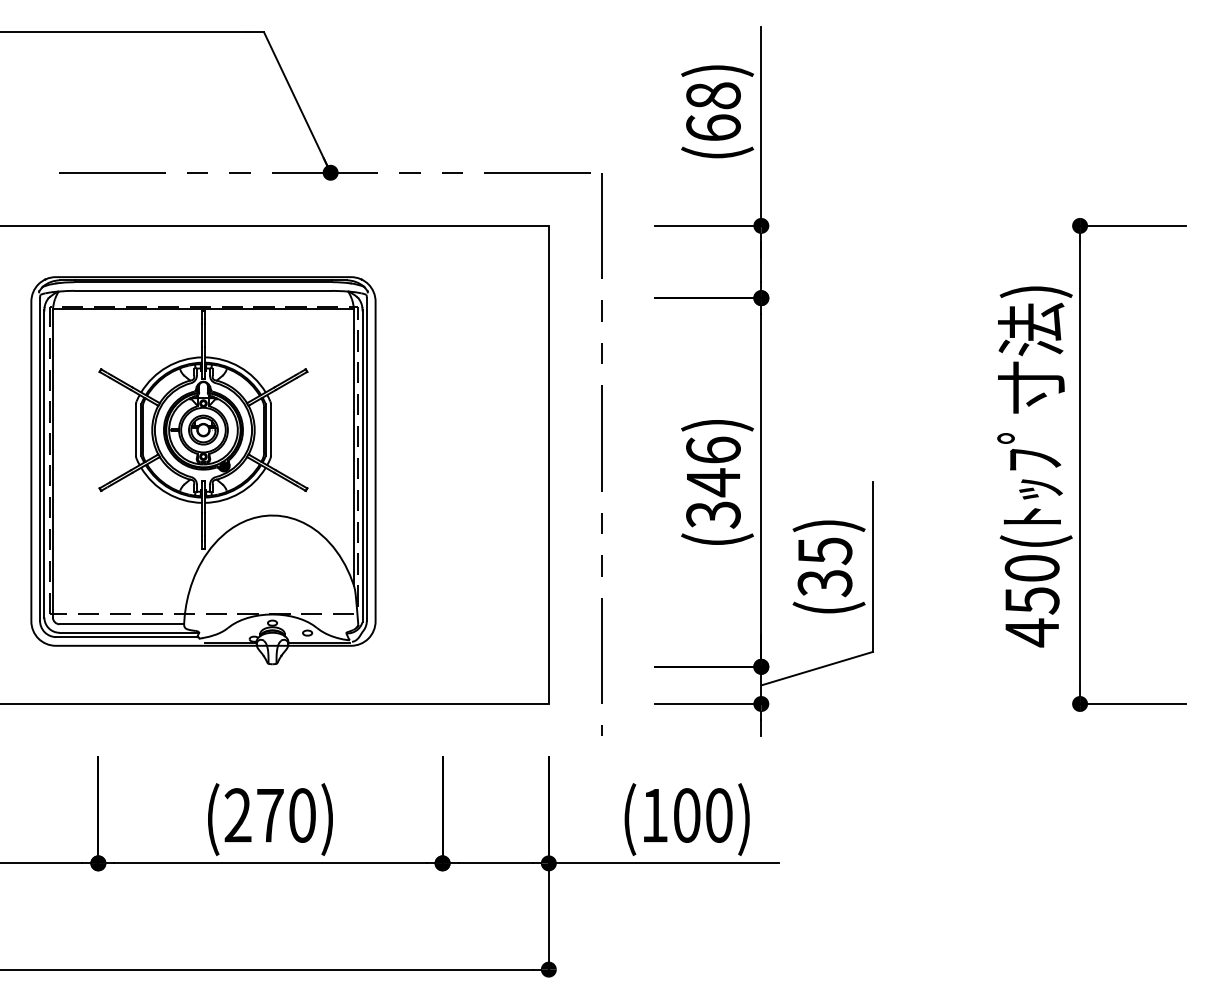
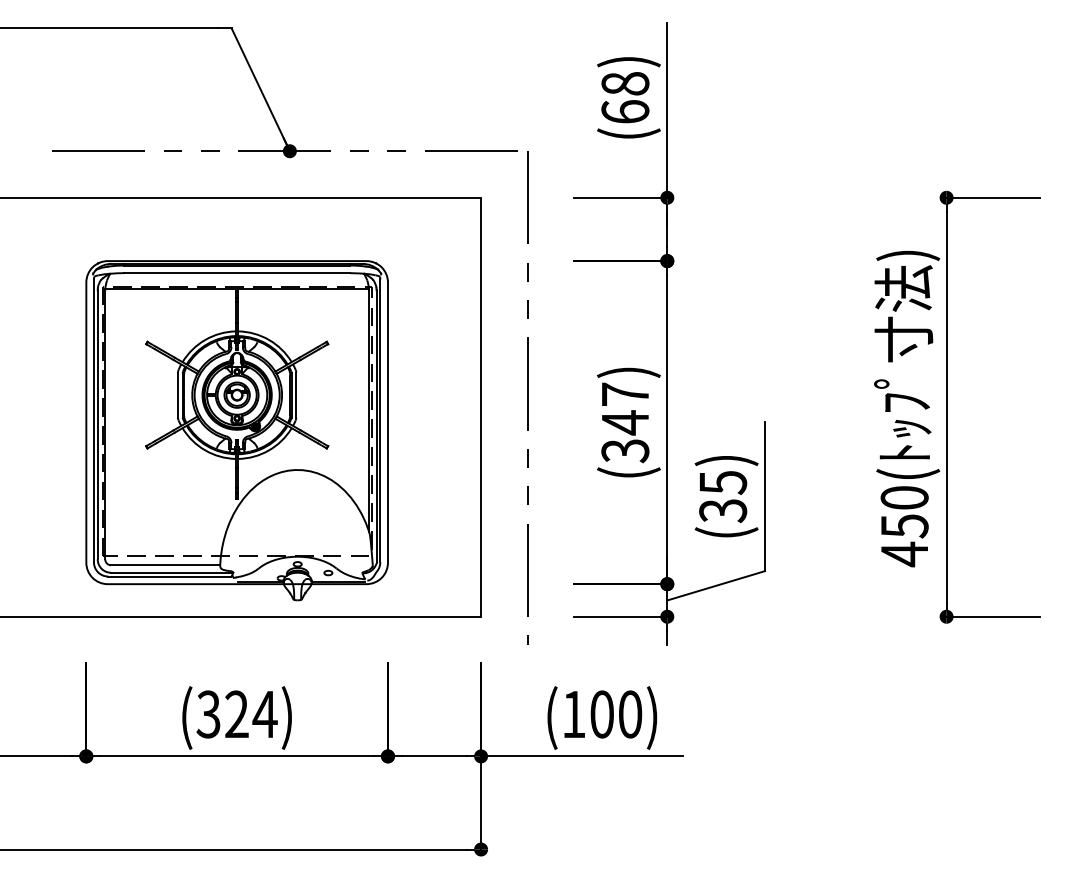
text: (713, 449) -> (625, 393), (346) -> (347)
part: (203, 470) -> (237, 430), moved
text: (270, 815) -> (237, 714), (270) -> (324)

